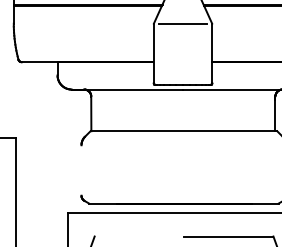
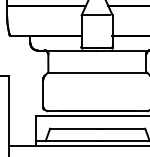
line: (82, 170) -> (43, 93), added
line: (138, 236) -> (73, 128), added

